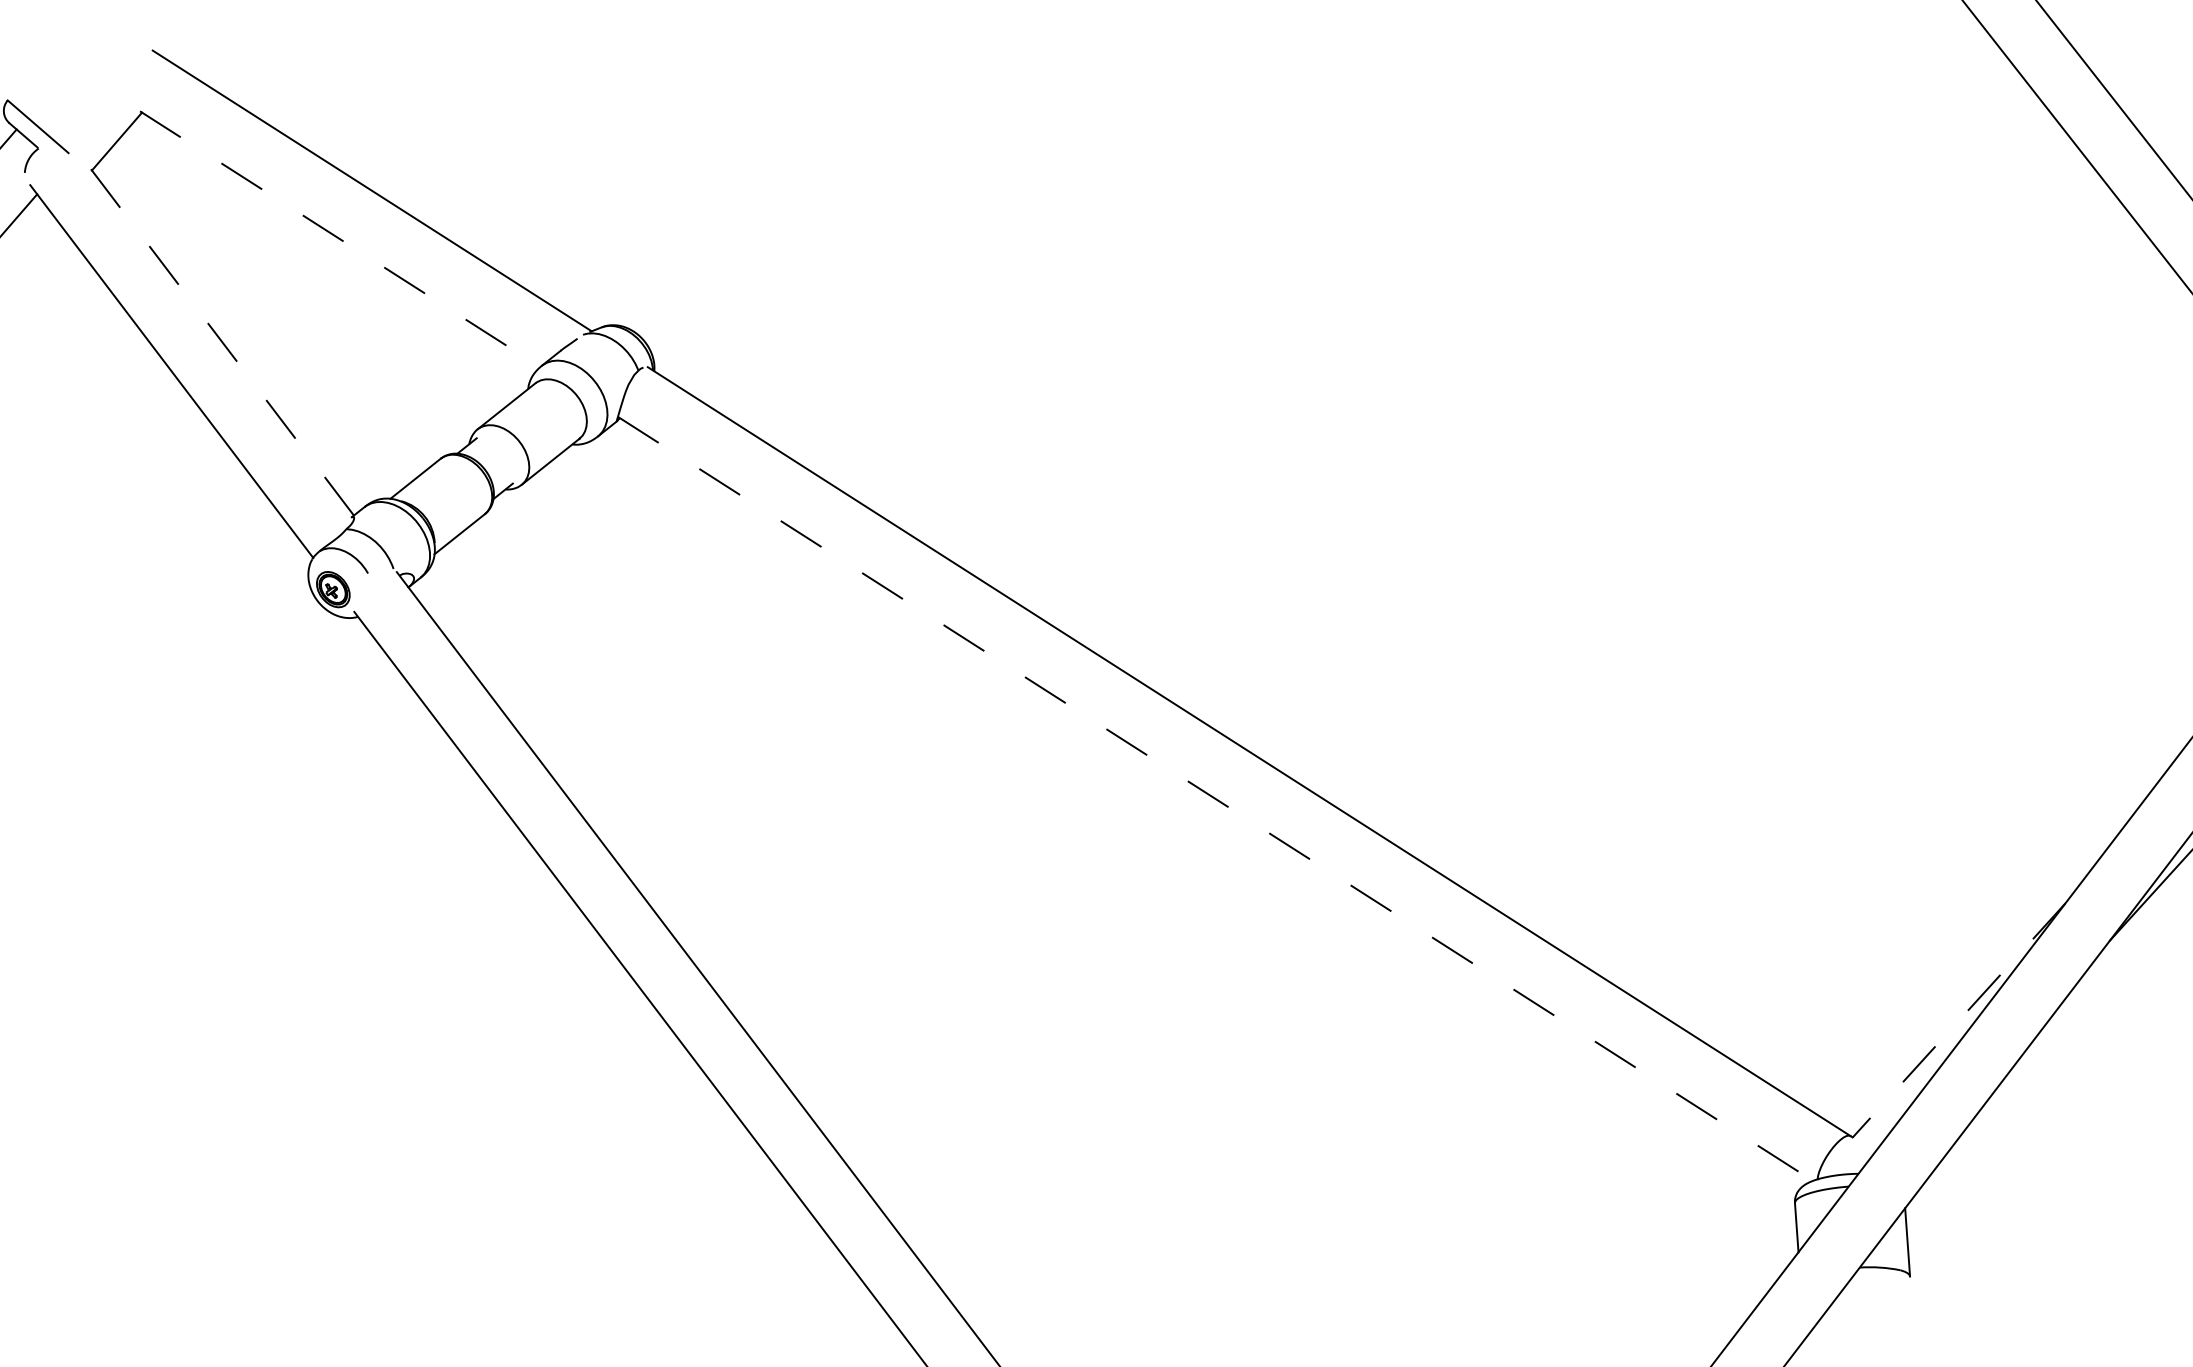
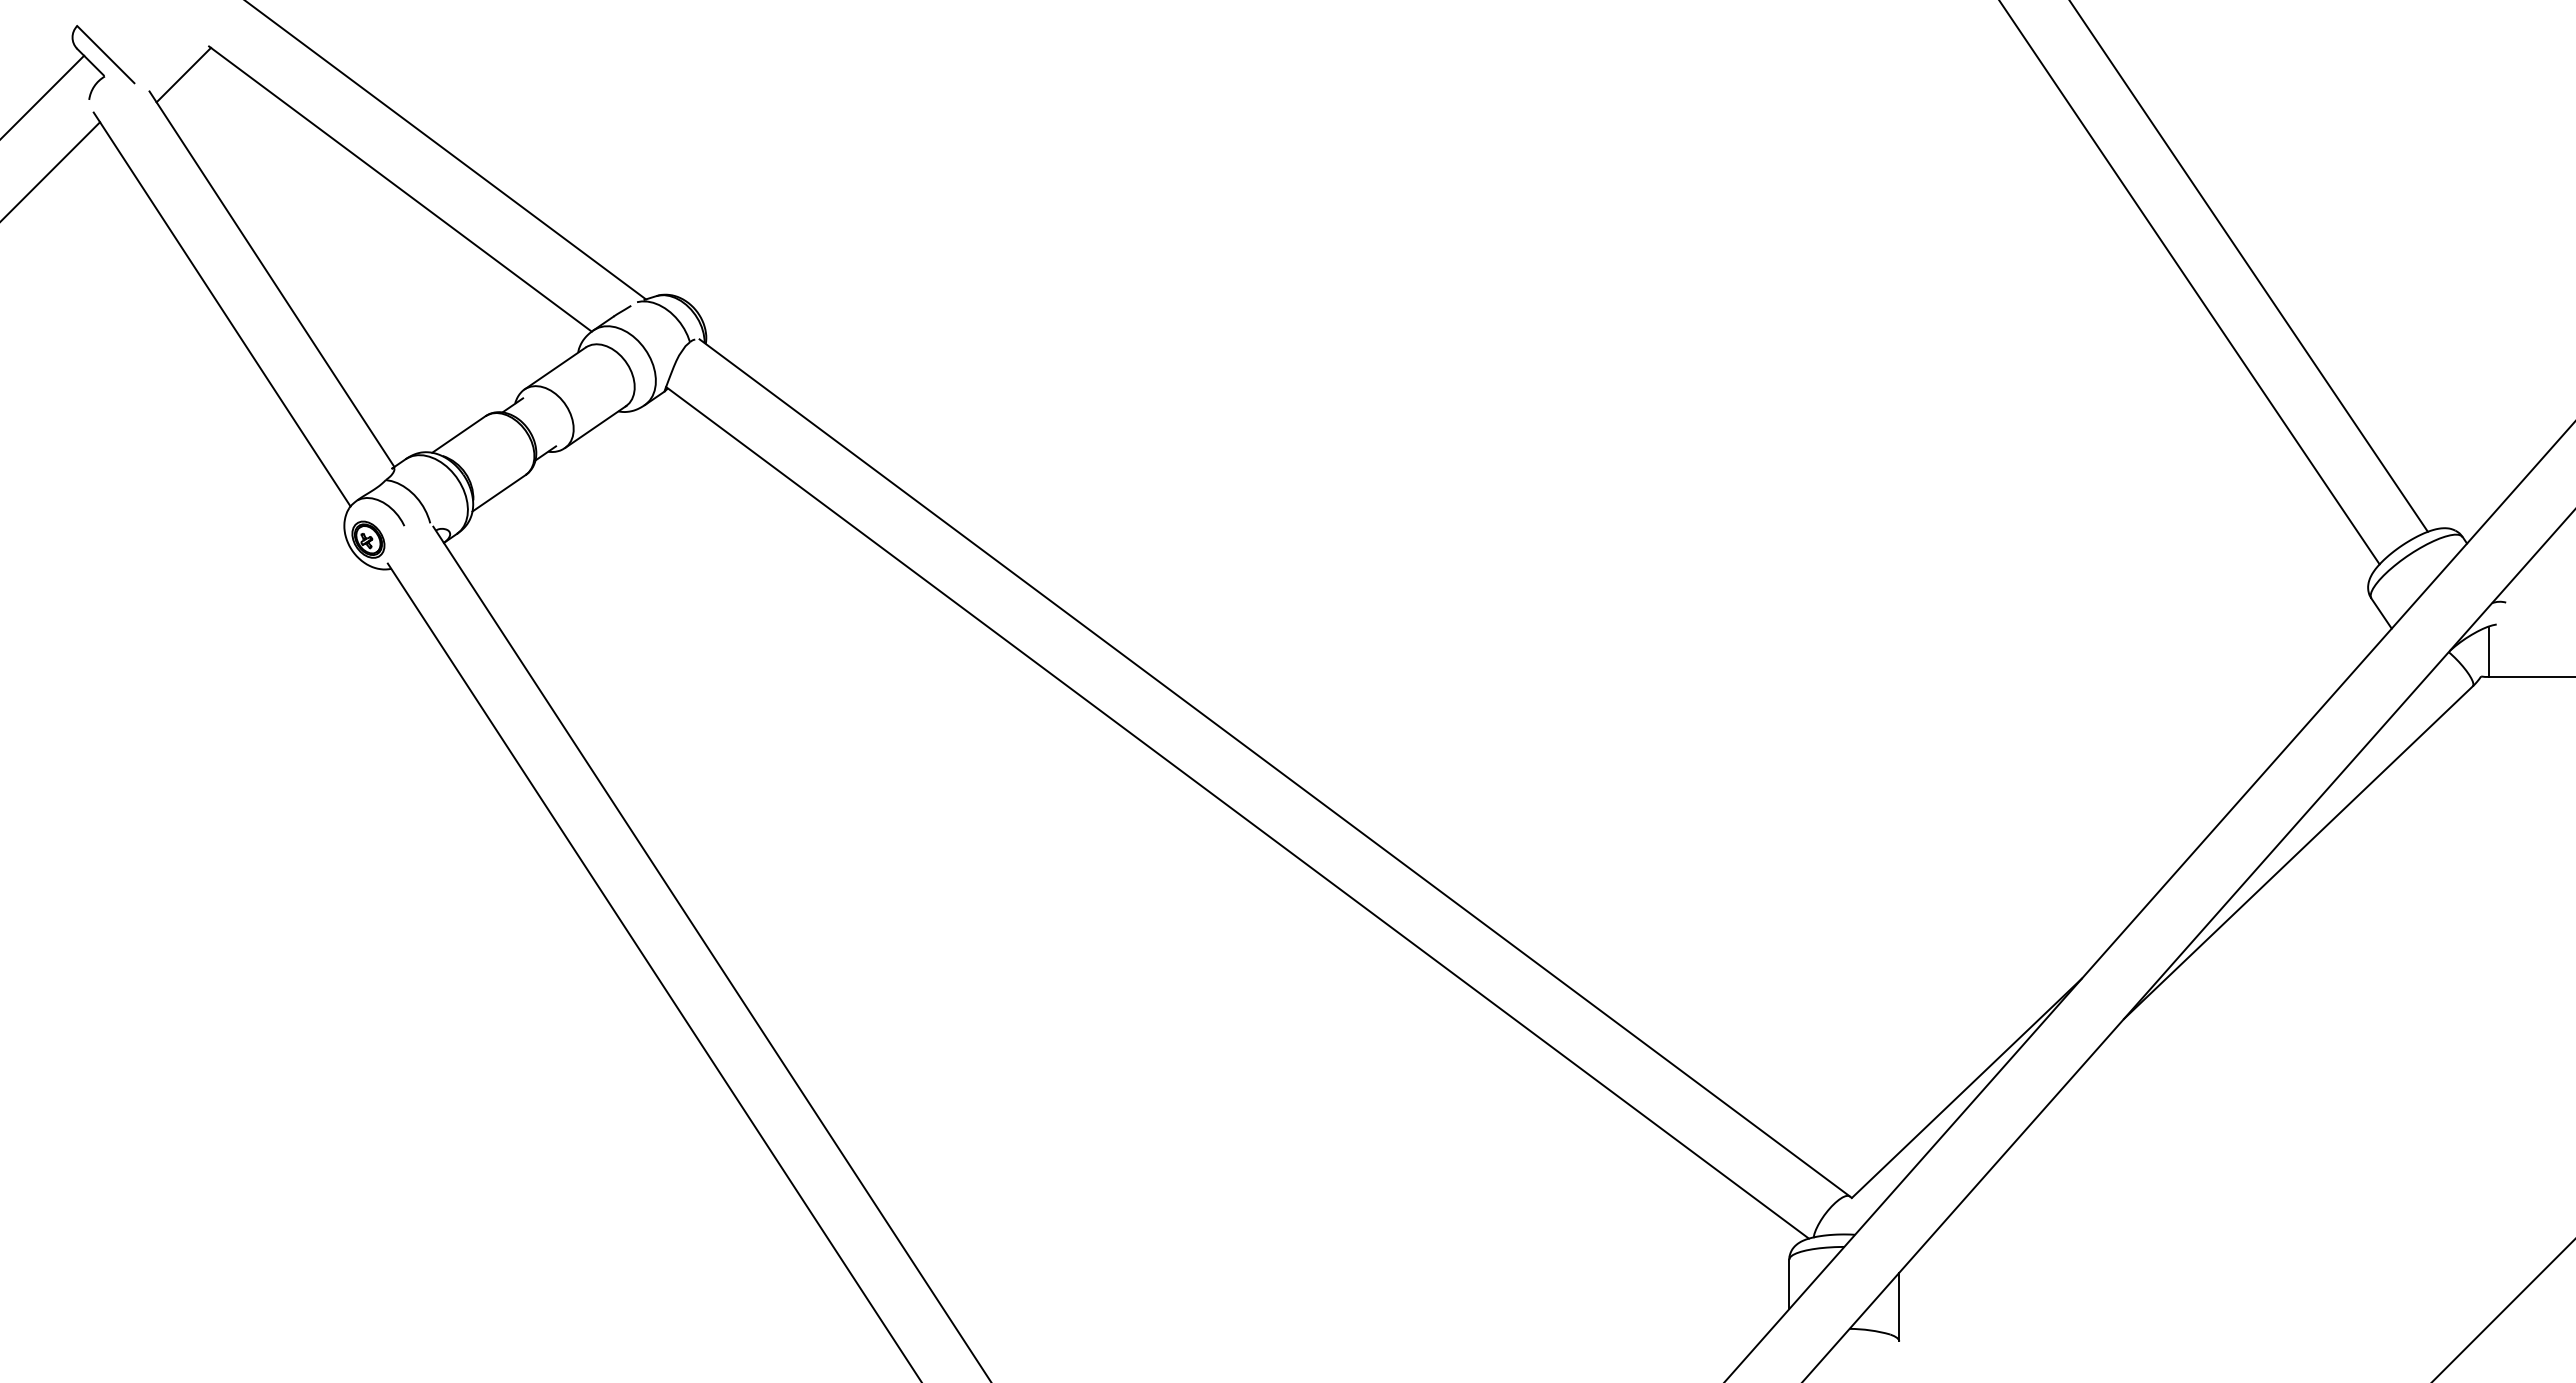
line: (340, 239) -> (400, 189), dashed -> solid
line: (218, 337) -> (271, 278), dashed -> solid
line: (1215, 798) -> (1237, 812), dashed -> solid
line: (1958, 1020) -> (1966, 1088), dashed -> solid

